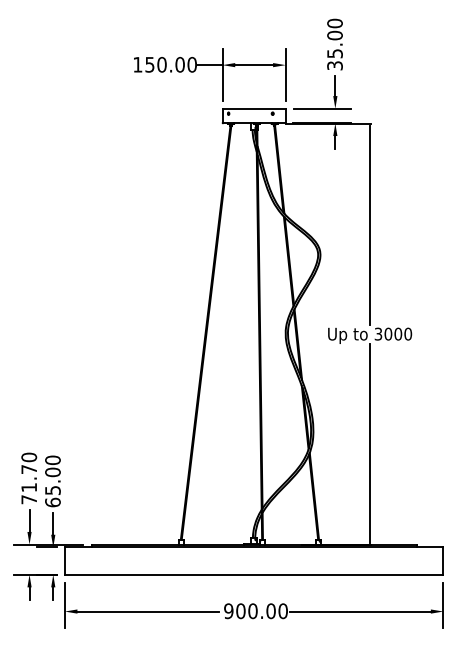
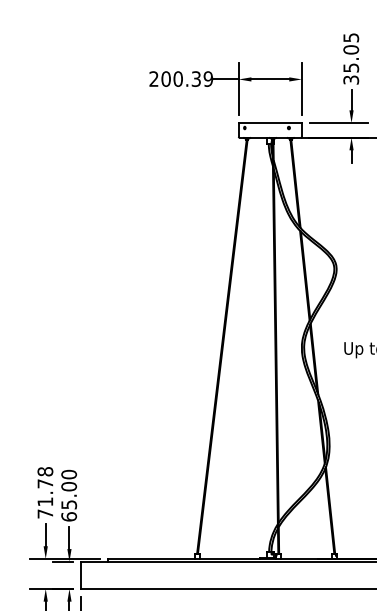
text: (334, 23) -> (350, 37), 35.00 -> 35.05
text: (164, 64) -> (180, 78), 150.00 -> 200.39
text: (28, 457) -> (44, 471), 71.70 -> 71.78

